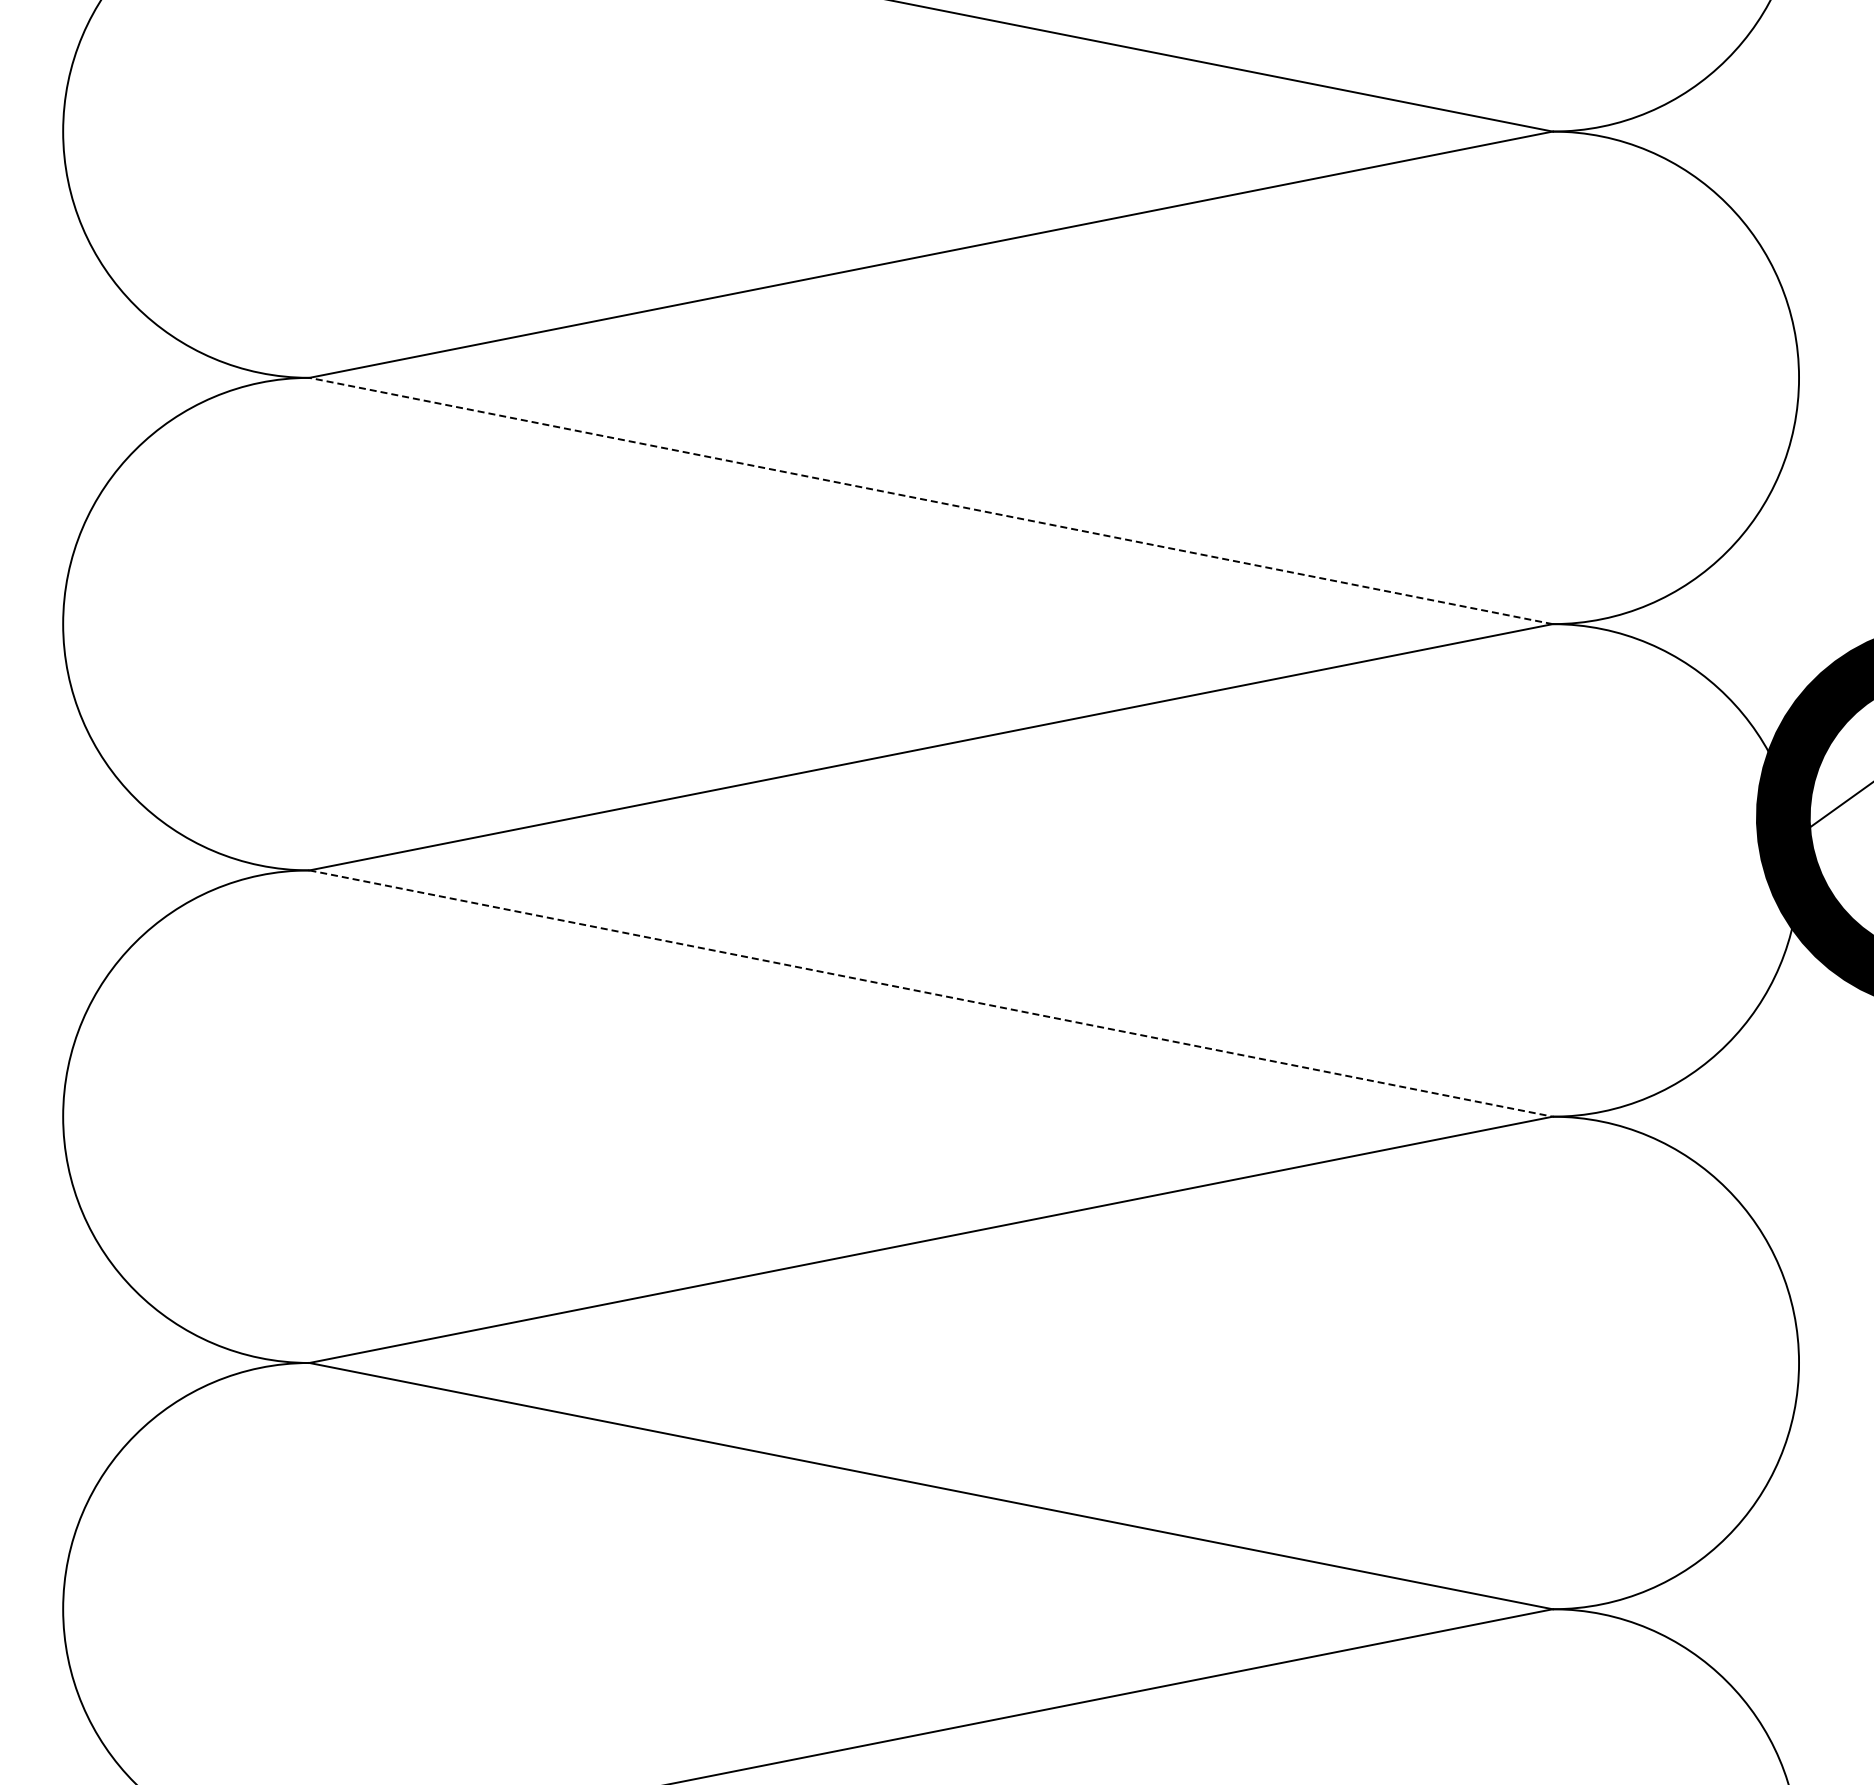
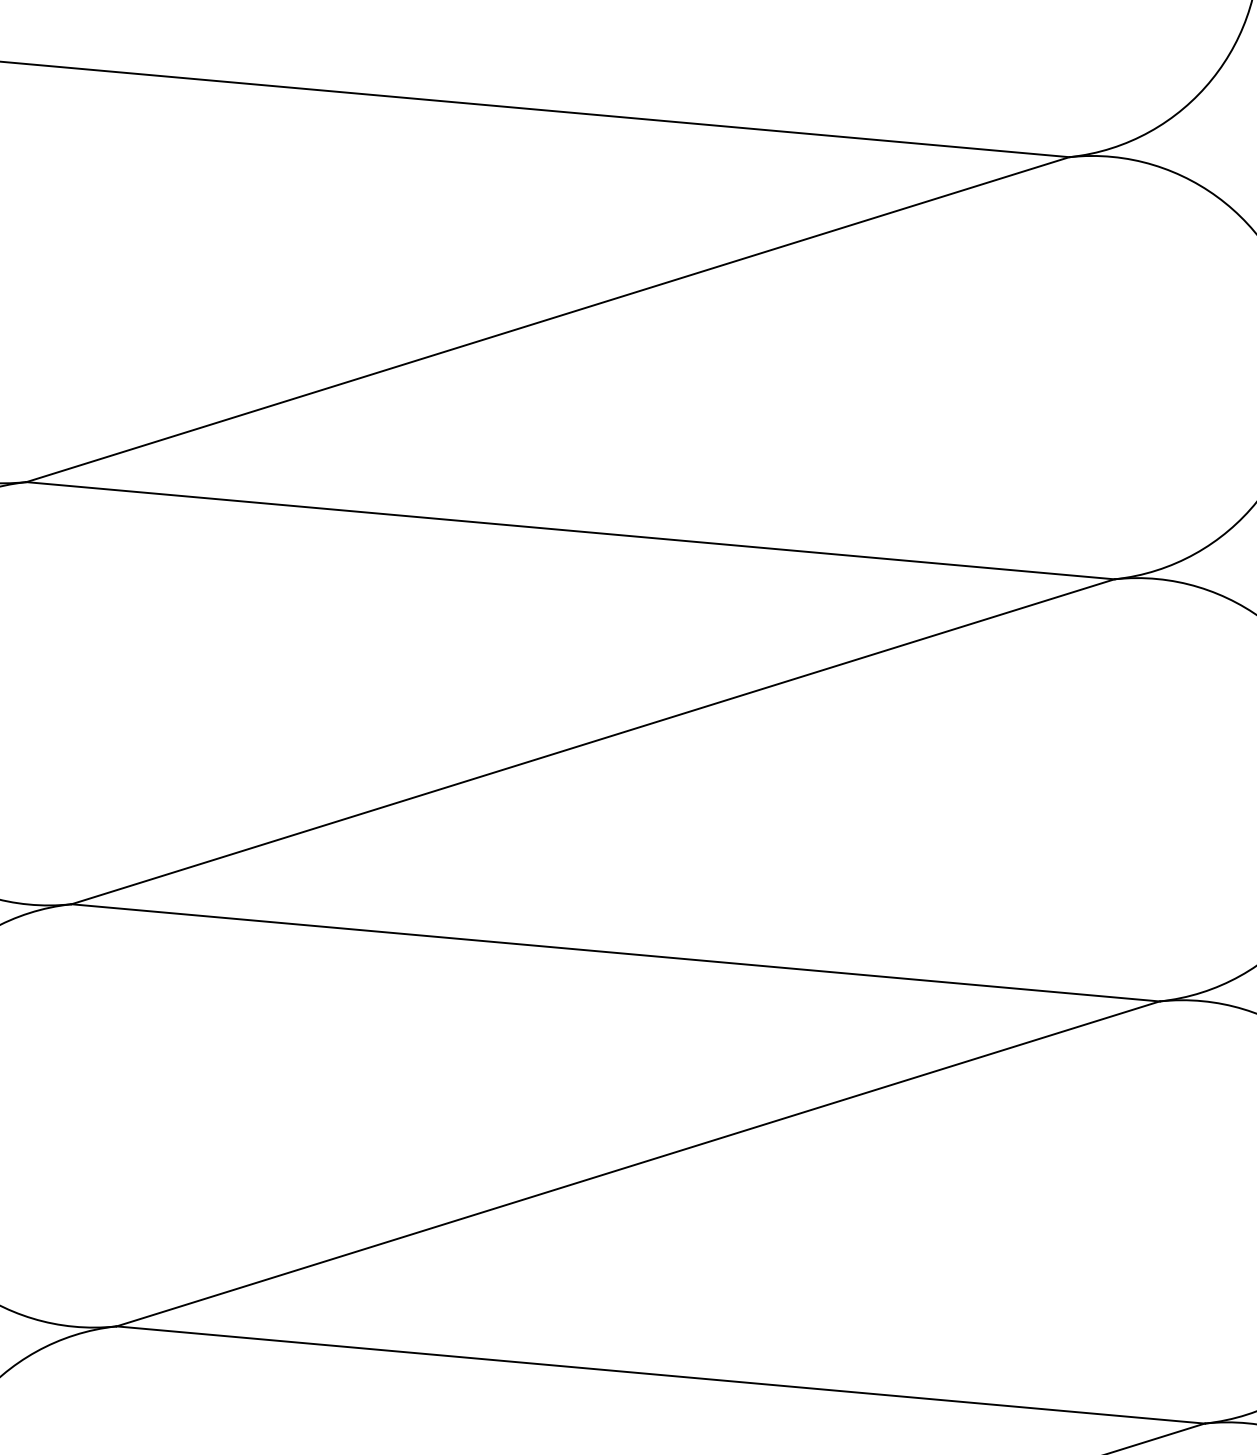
line: (931, 501) -> (570, 531), dashed -> solid
line: (931, 993) -> (615, 952), dashed -> solid

